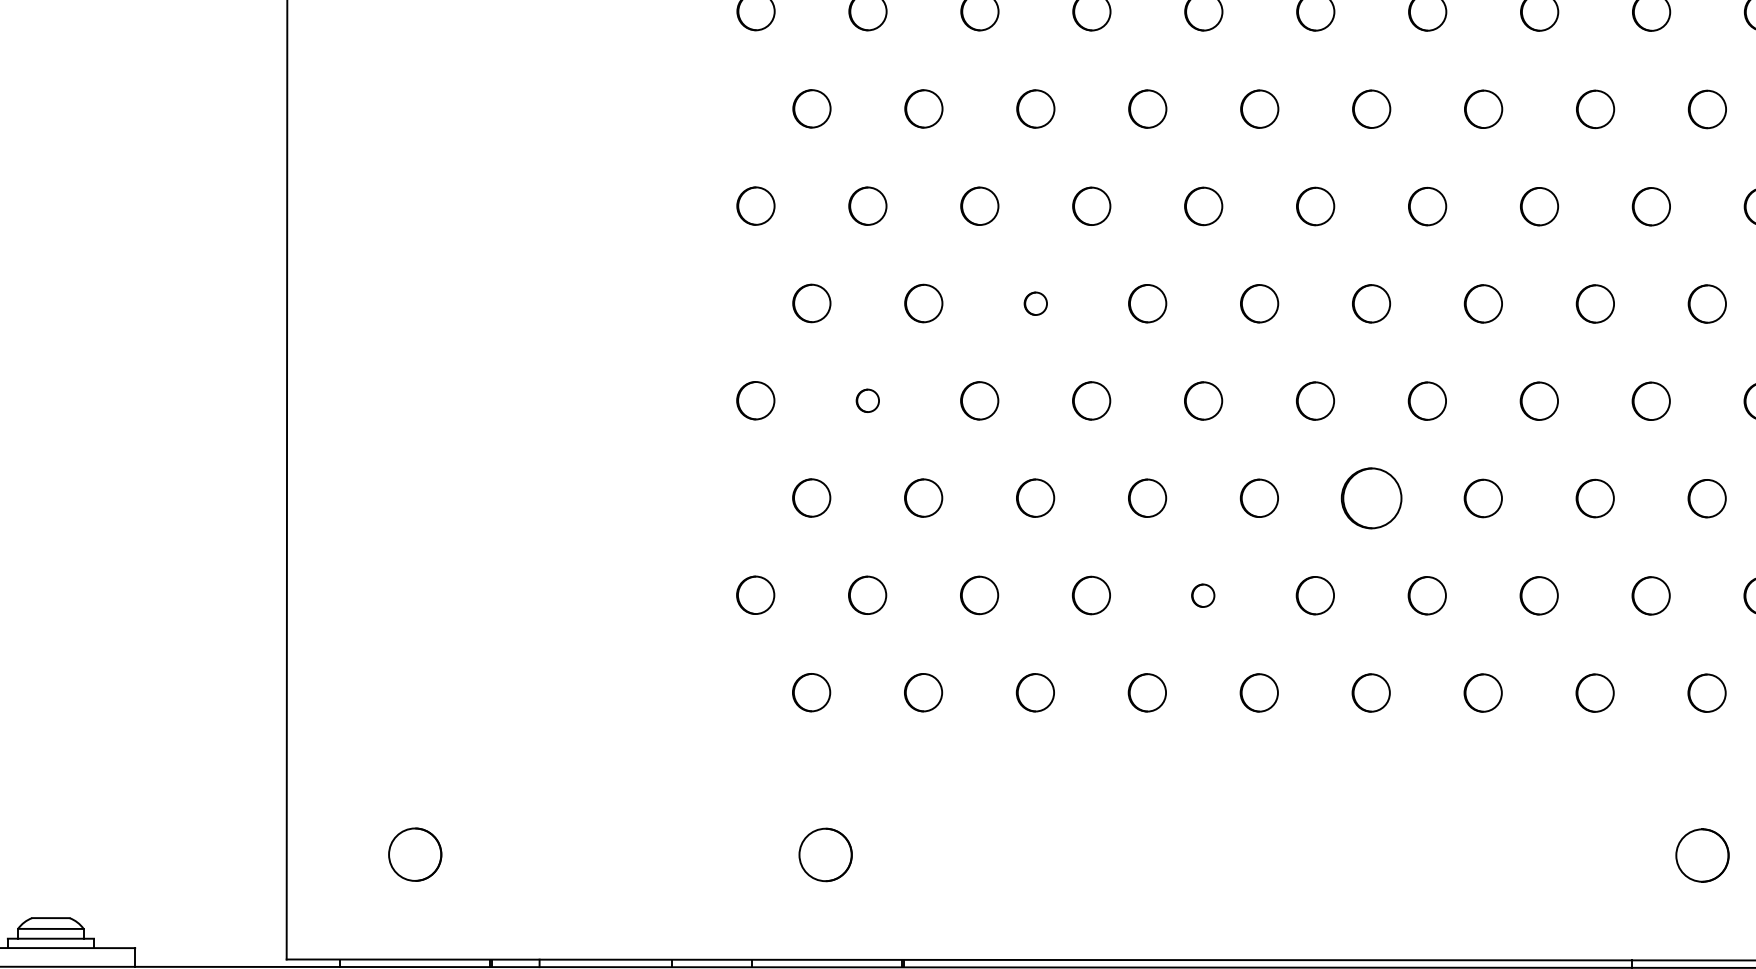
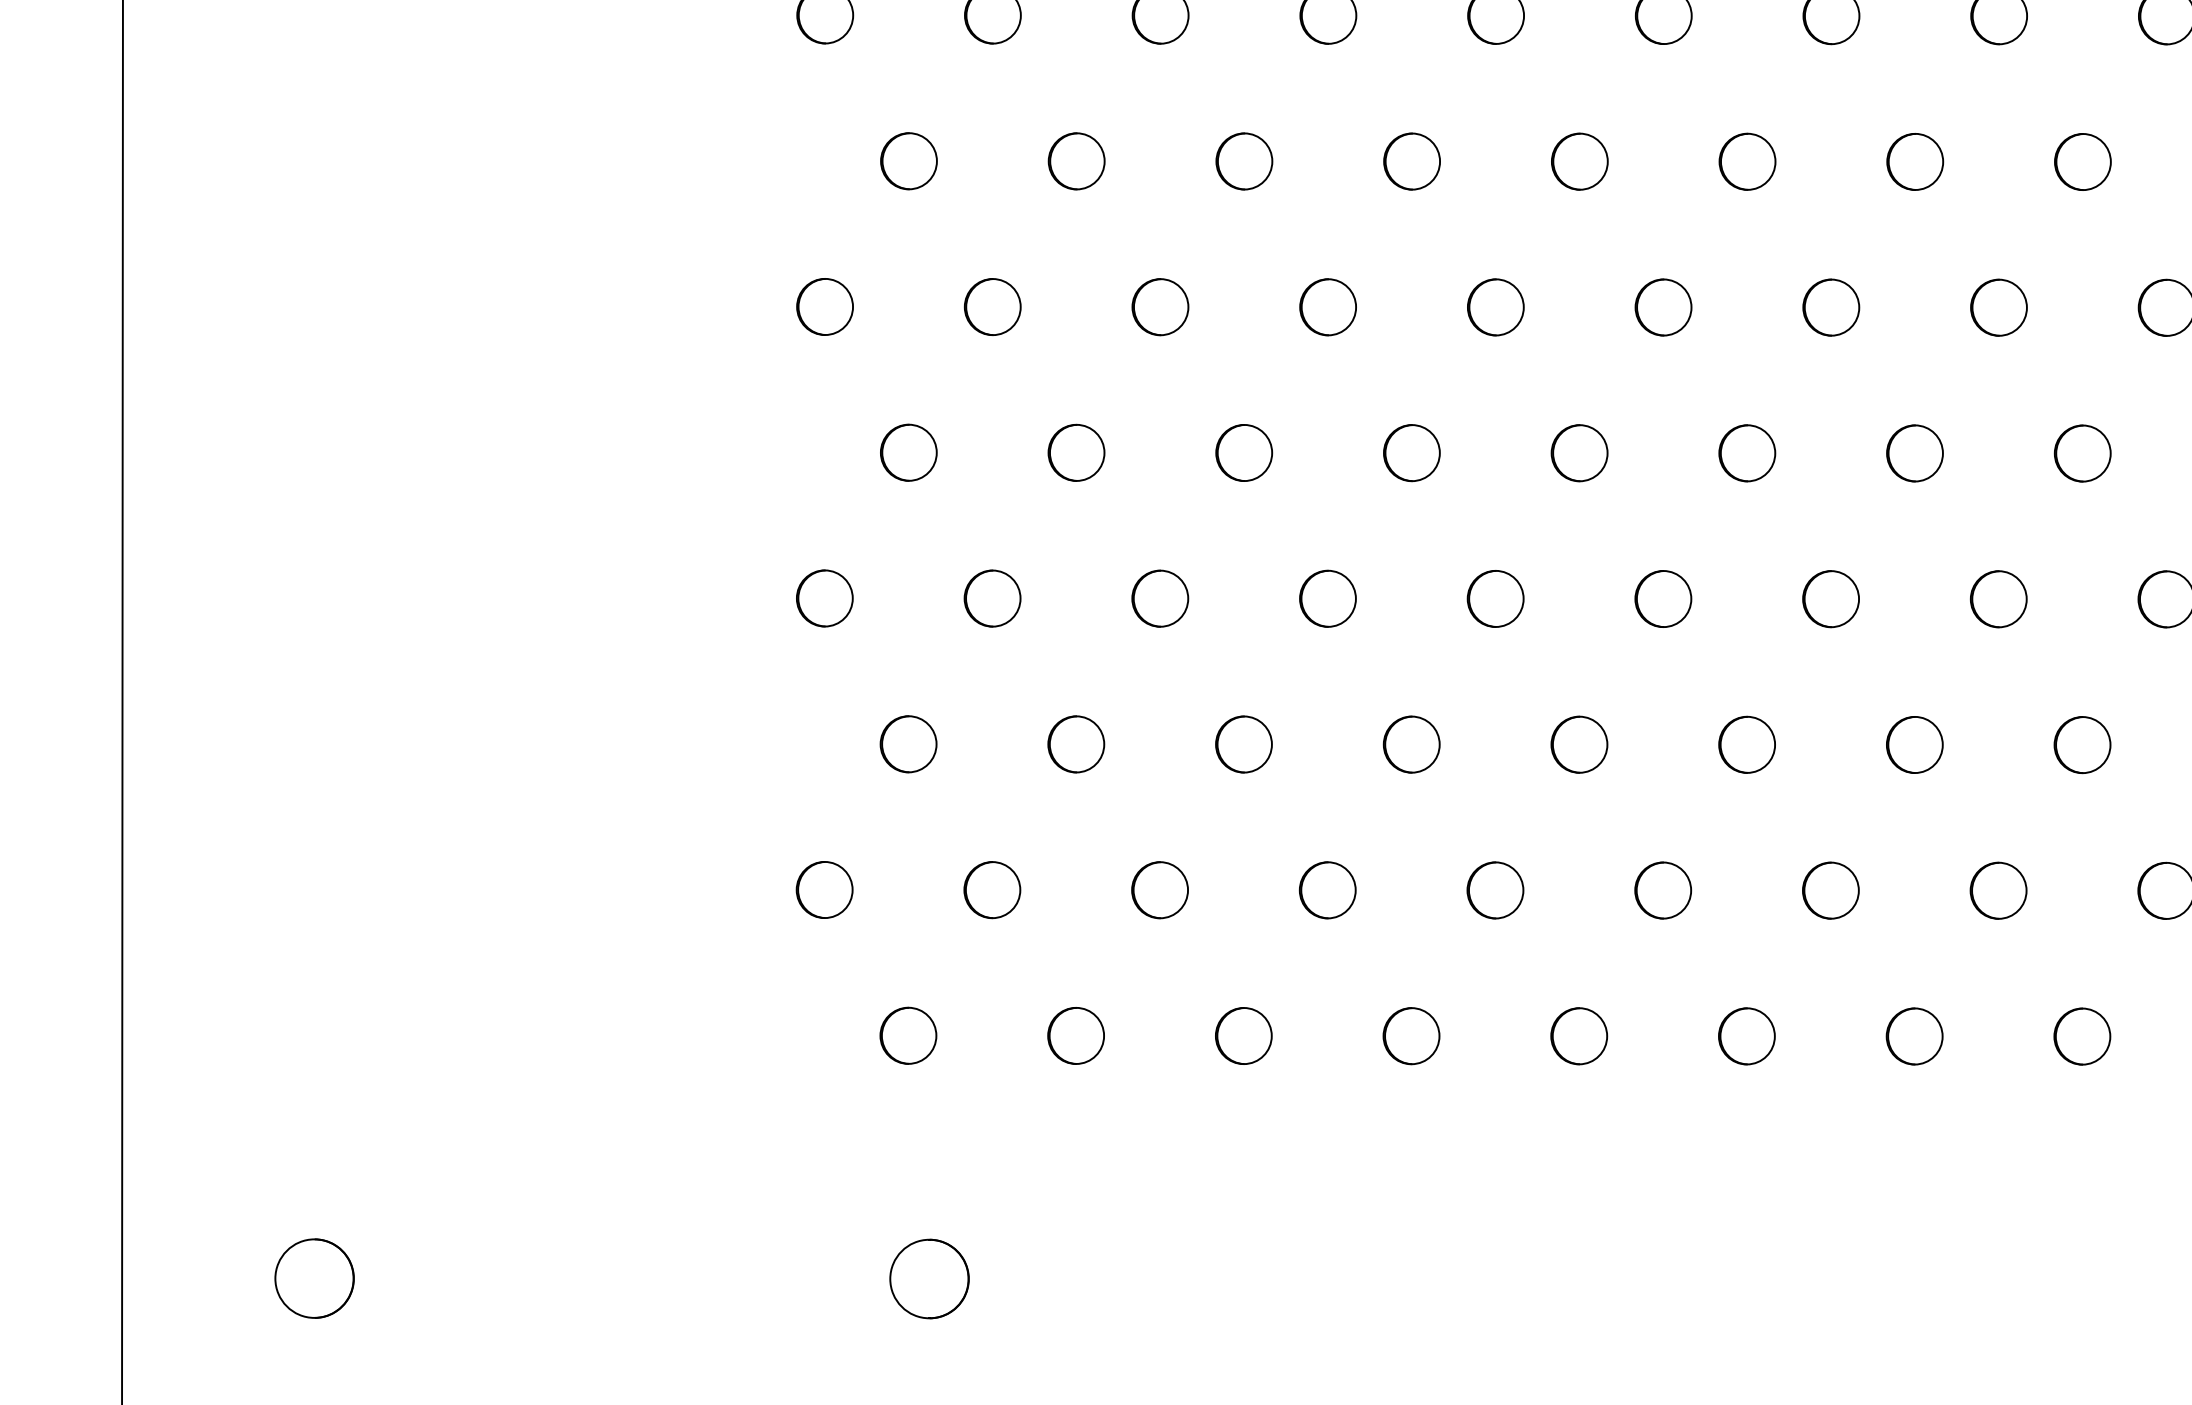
part: (1035, 303) -> (1243, 452), size x1.67
part: (867, 400) -> (992, 598), size x1.67
part: (1370, 498) -> (1745, 744), size x0.62
part: (1202, 595) -> (1494, 890), size x1.67

